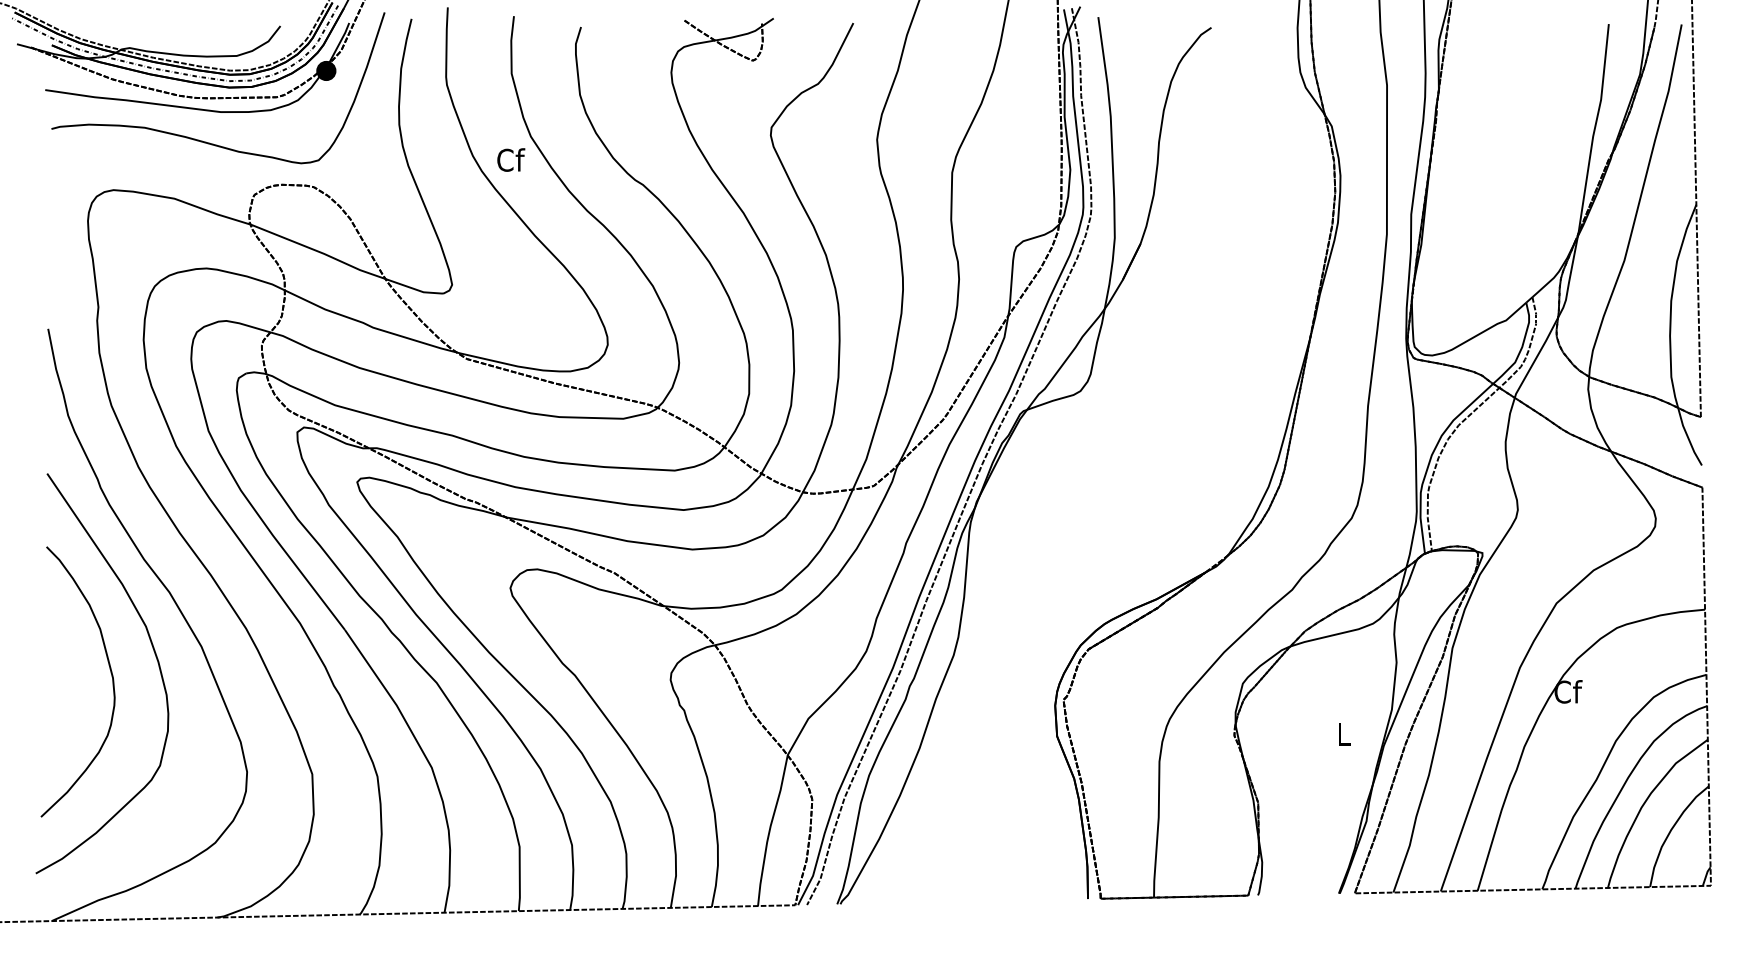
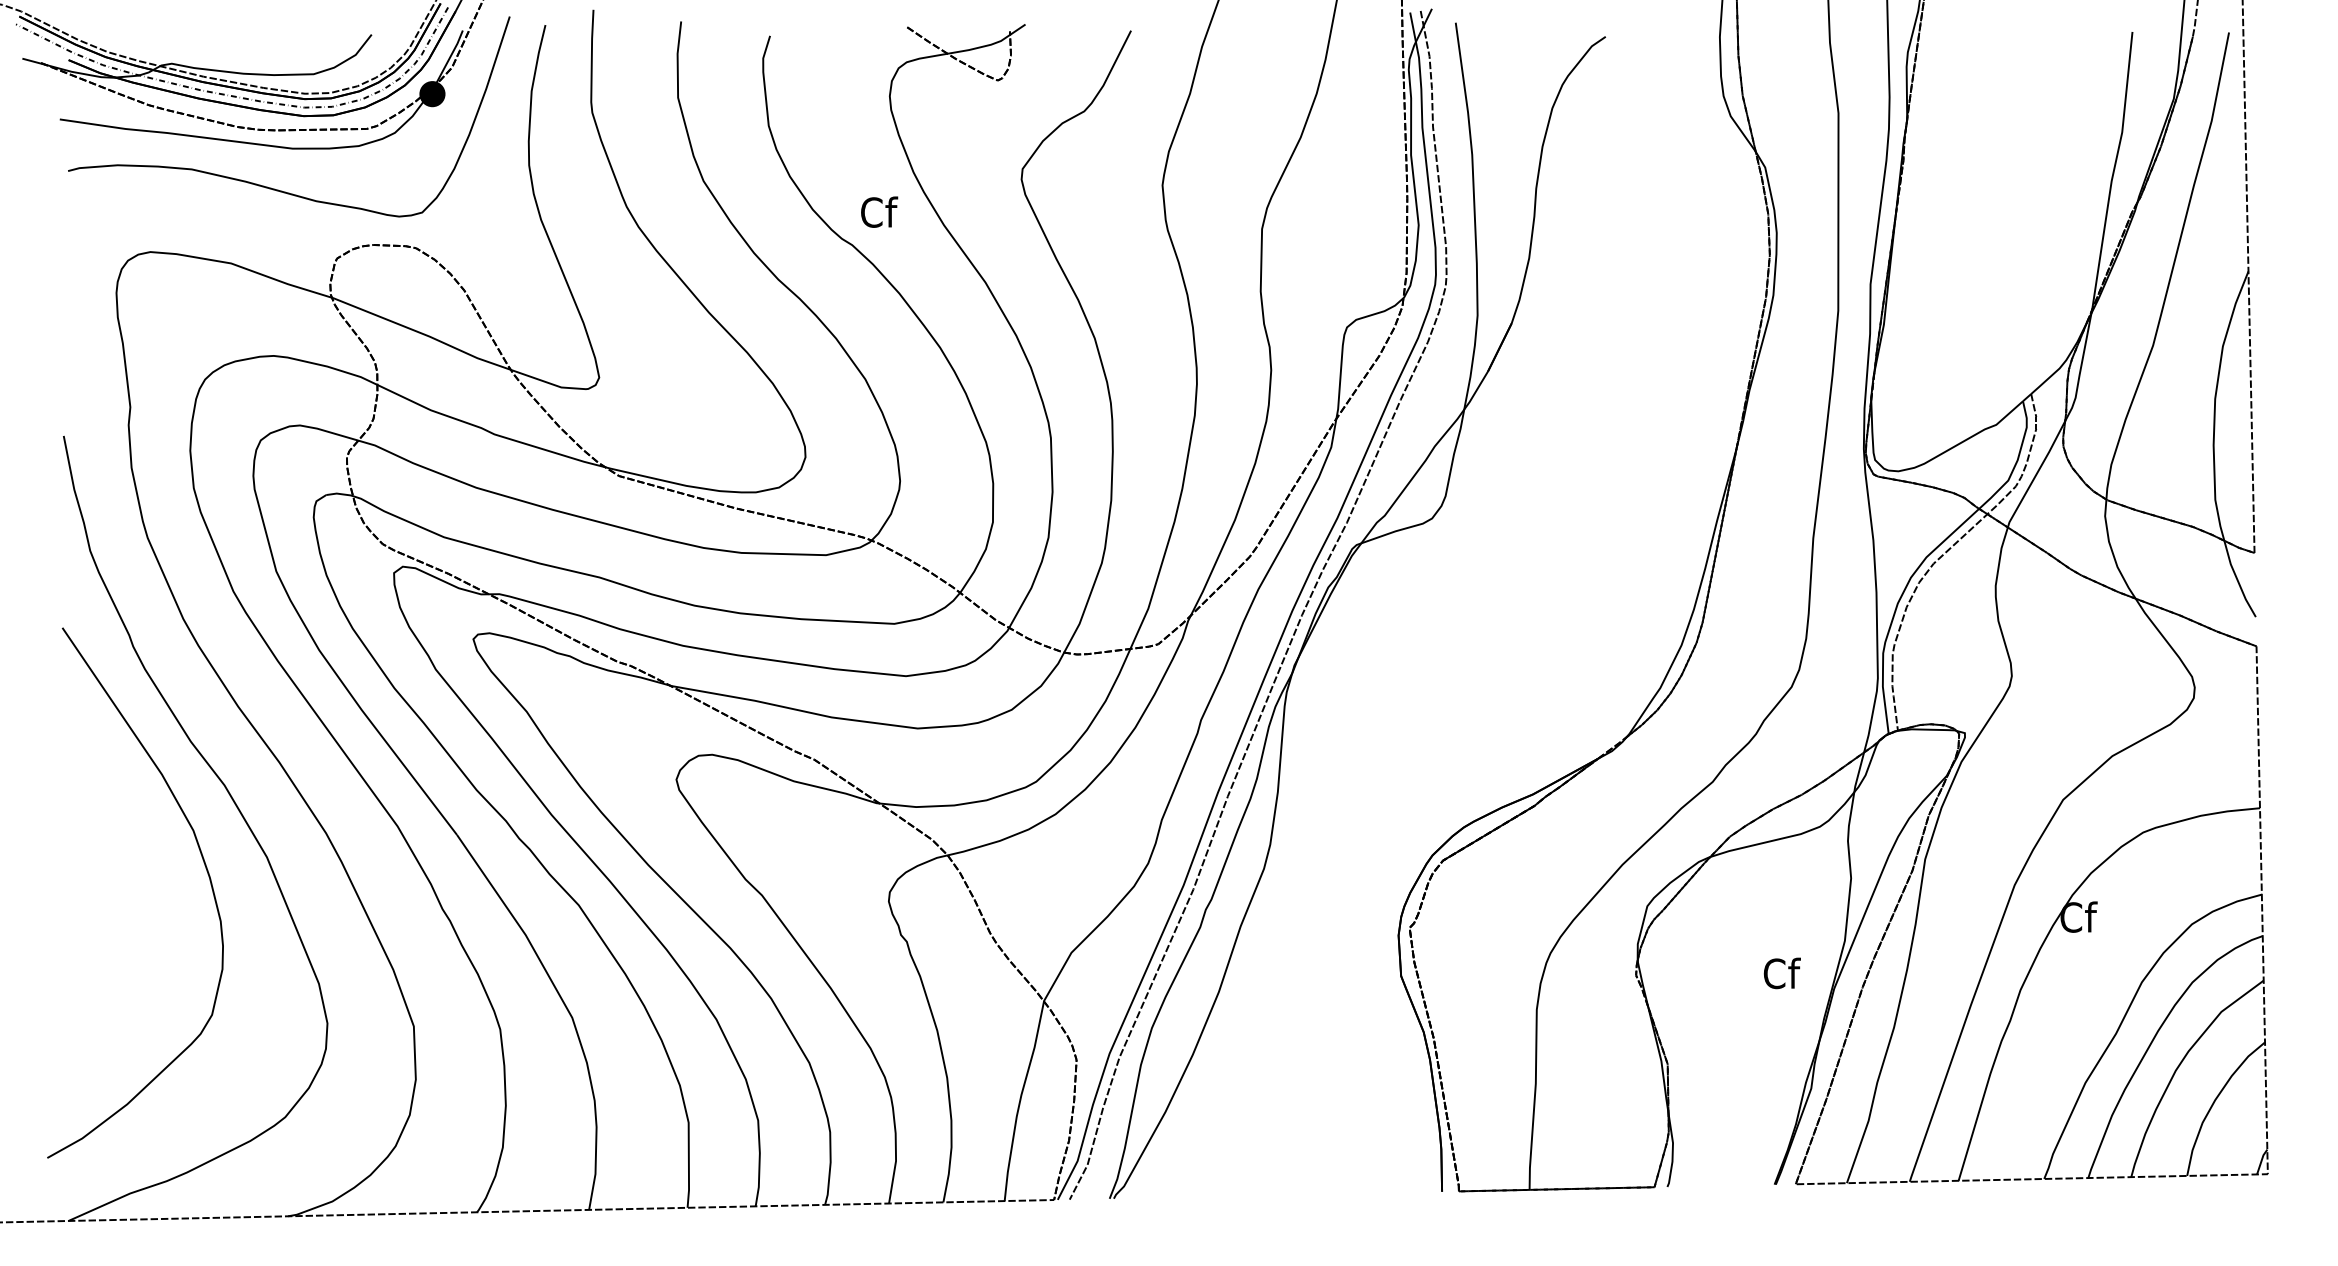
text: (511, 159) -> (879, 211), moved
curve: (110, 672) -> (146, 891), removed
text: (1344, 734) -> (1781, 973), L -> Cf

